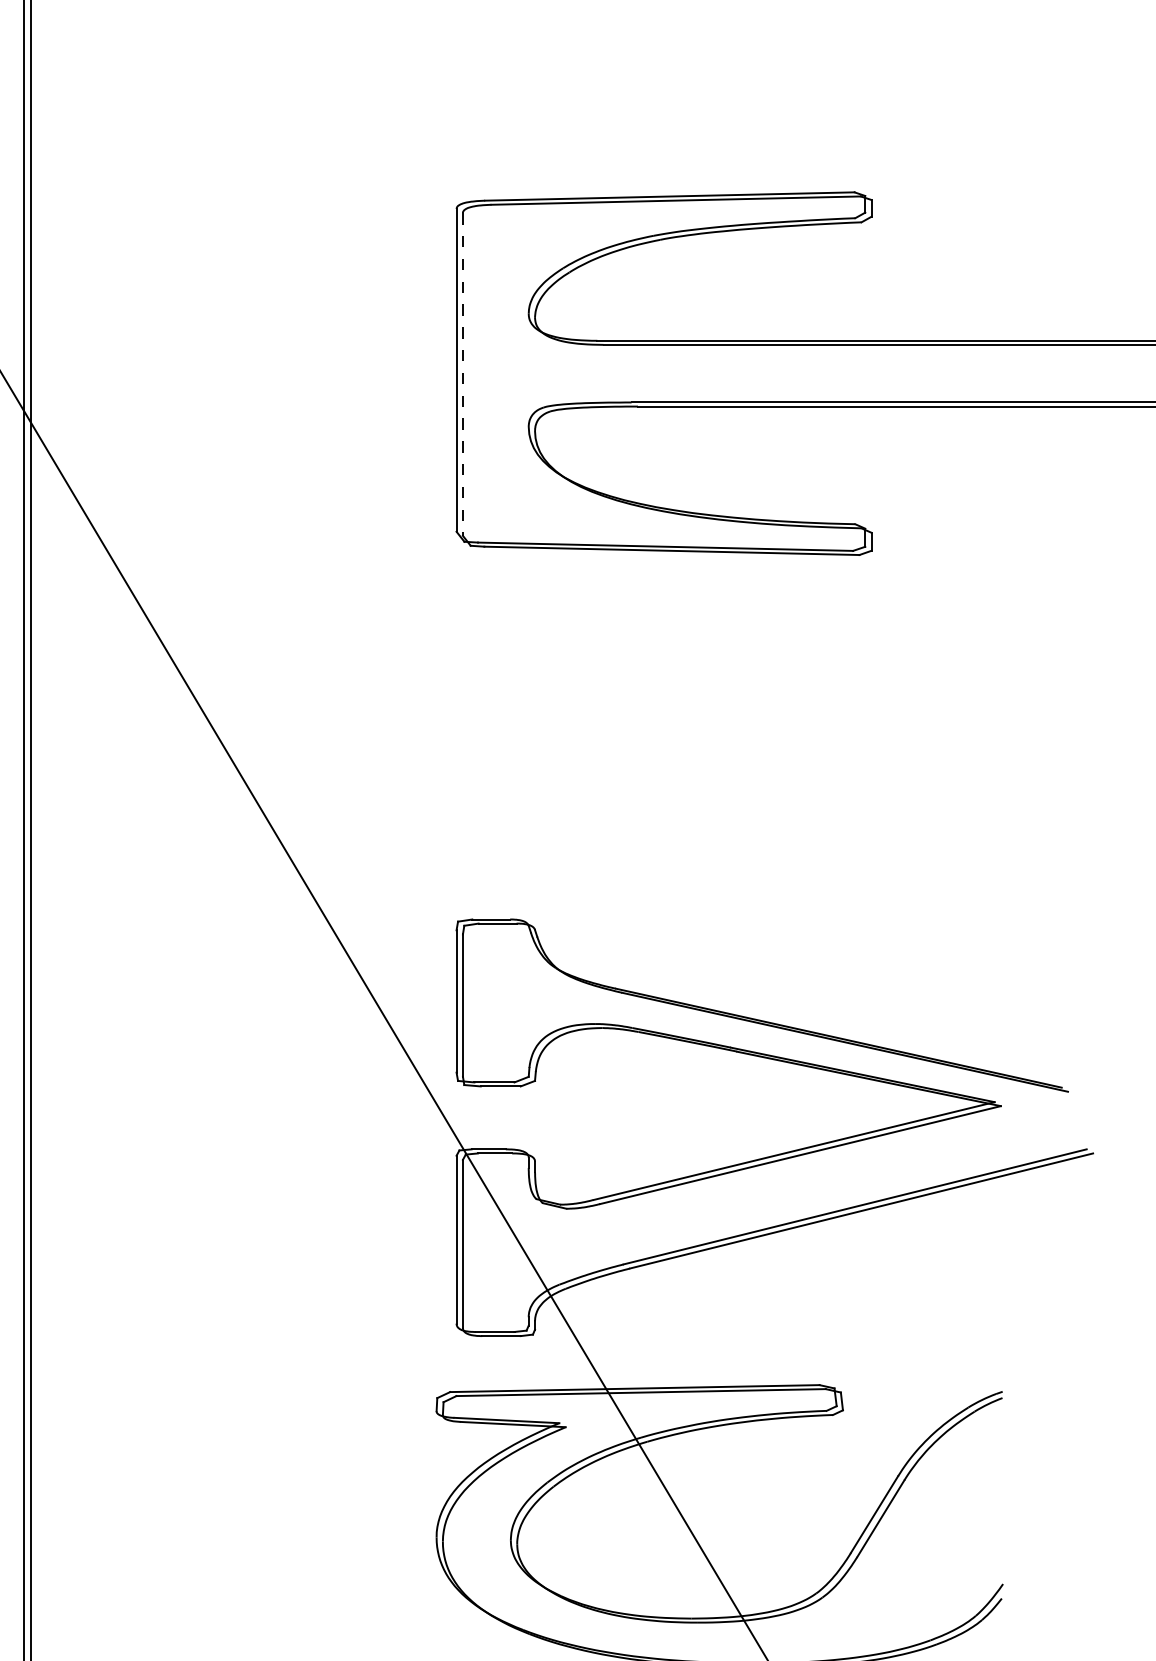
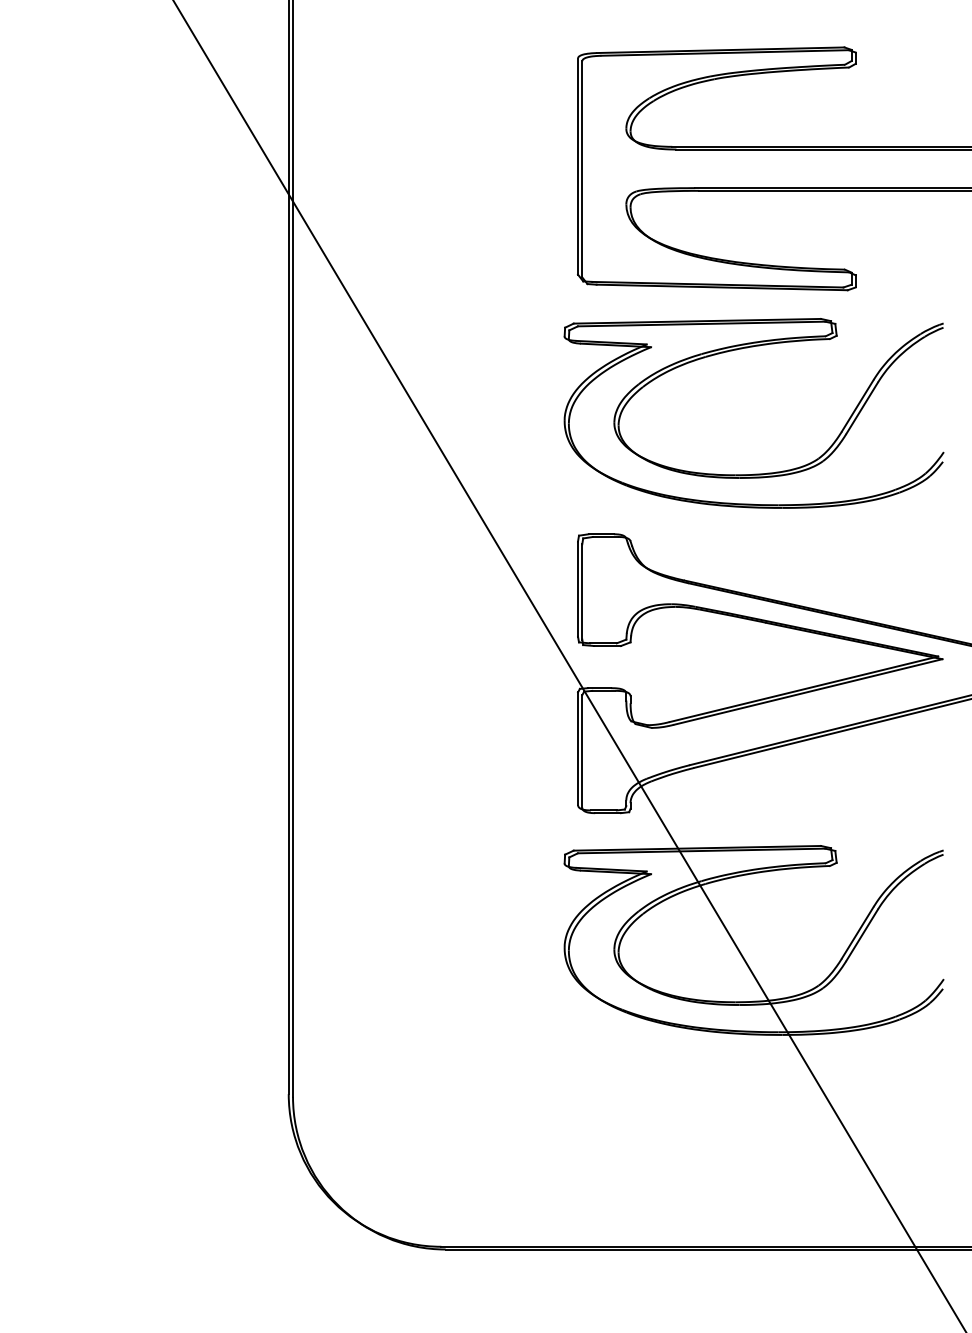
line: (463, 374) -> (582, 169), dashed -> solid
part: (720, 828) -> (754, 473), added

